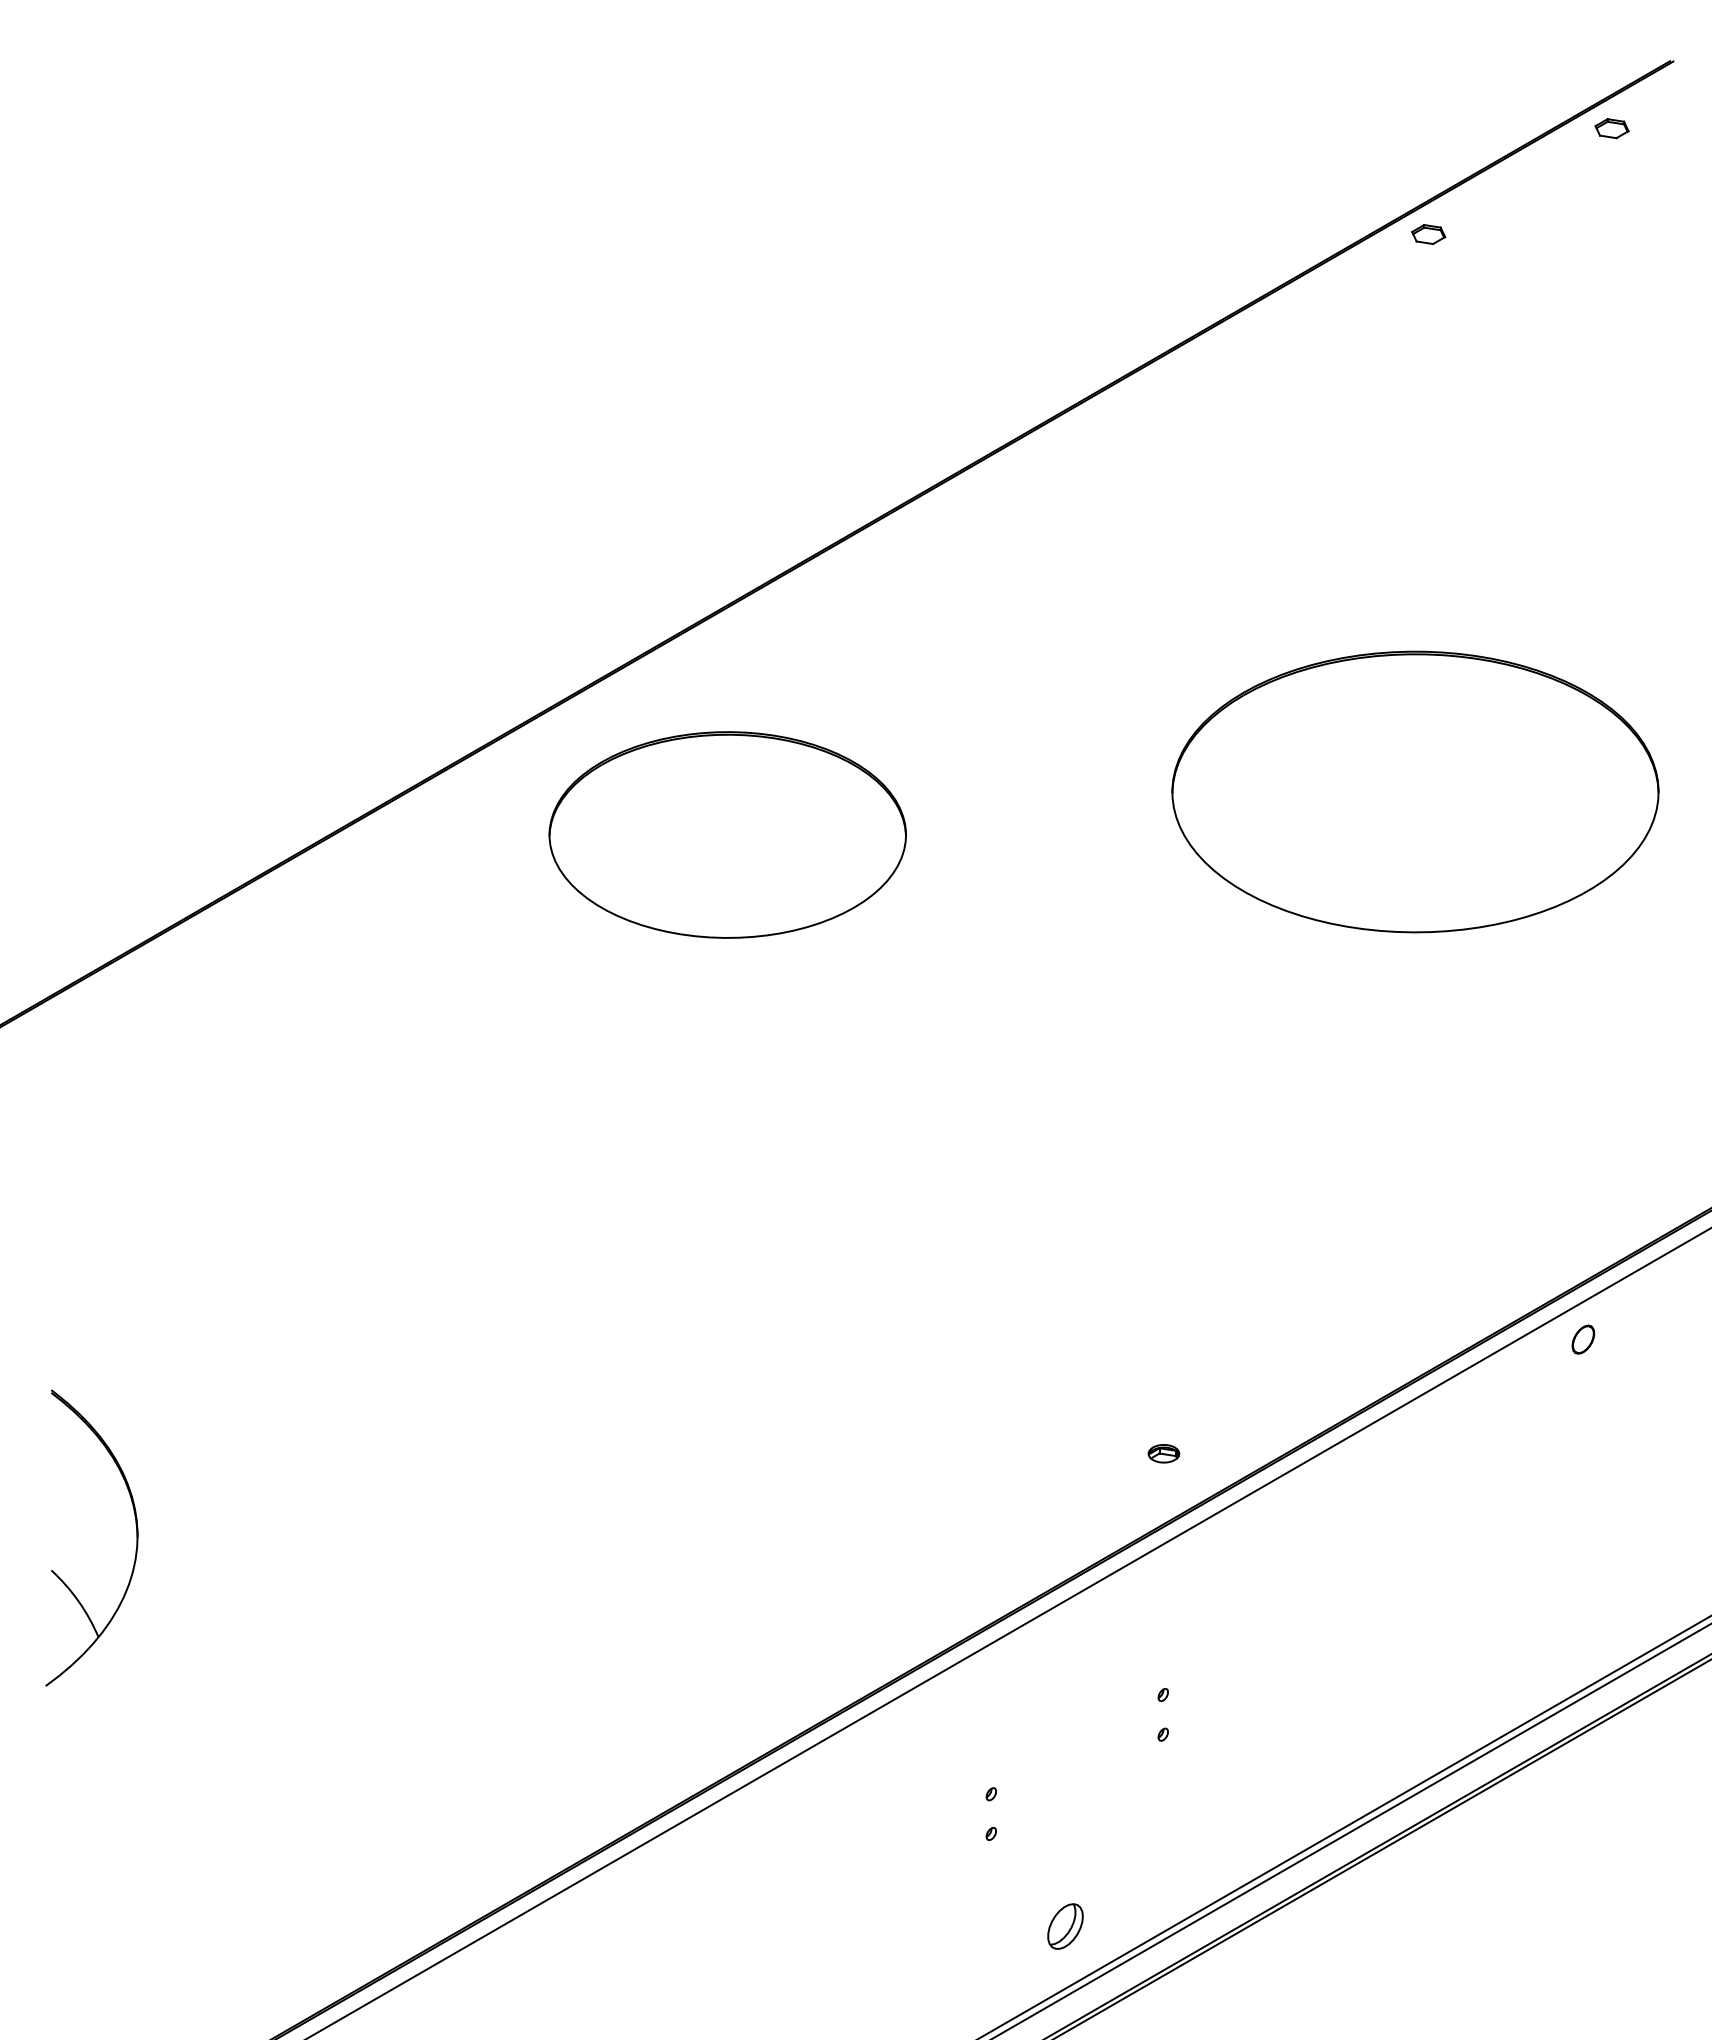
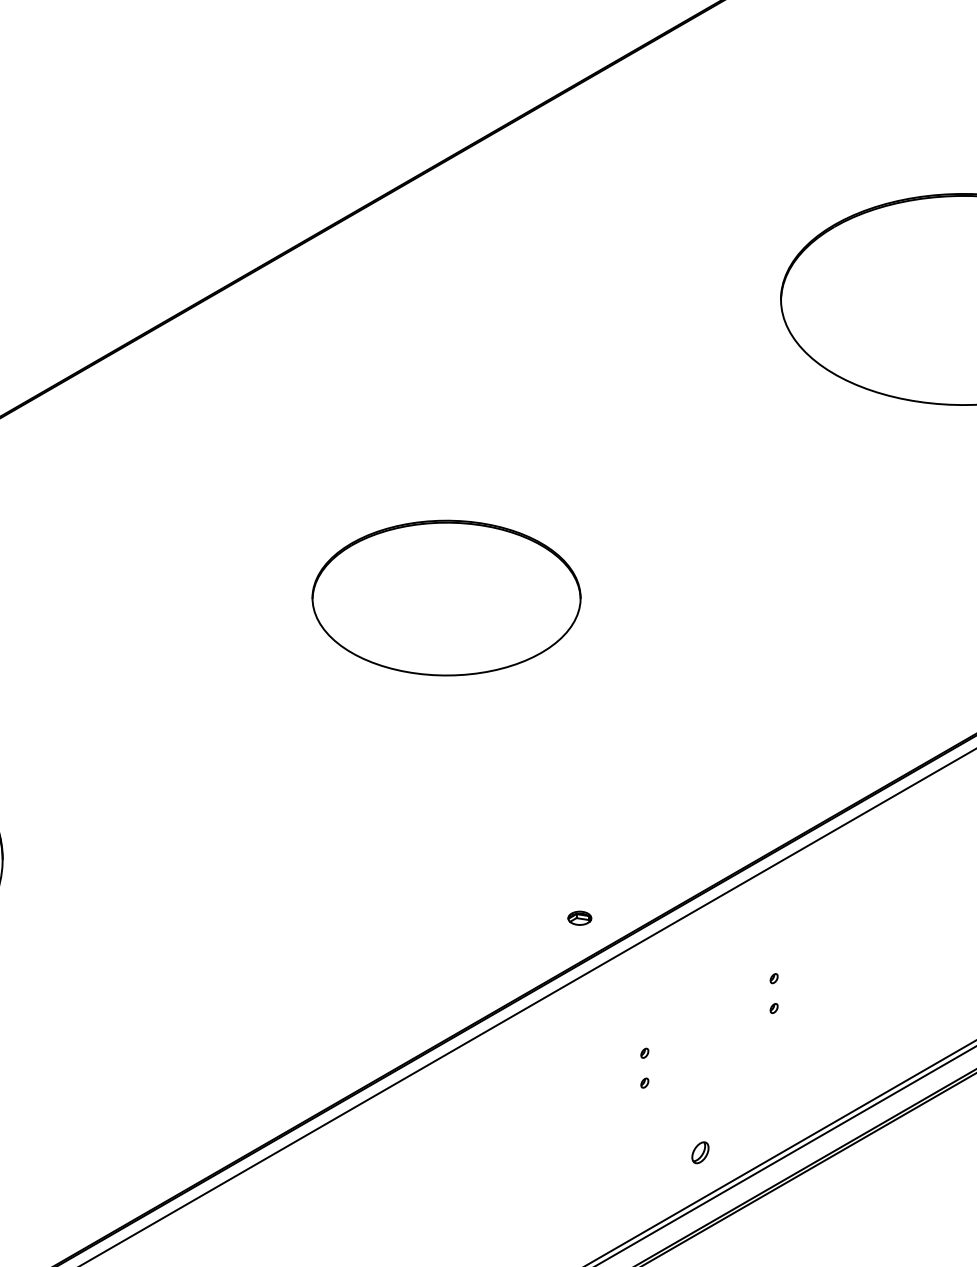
part: (727, 834) -> (446, 597), moved
part: (1163, 1453) -> (579, 918), moved
part: (1064, 1926) -> (699, 1152), size x0.62

